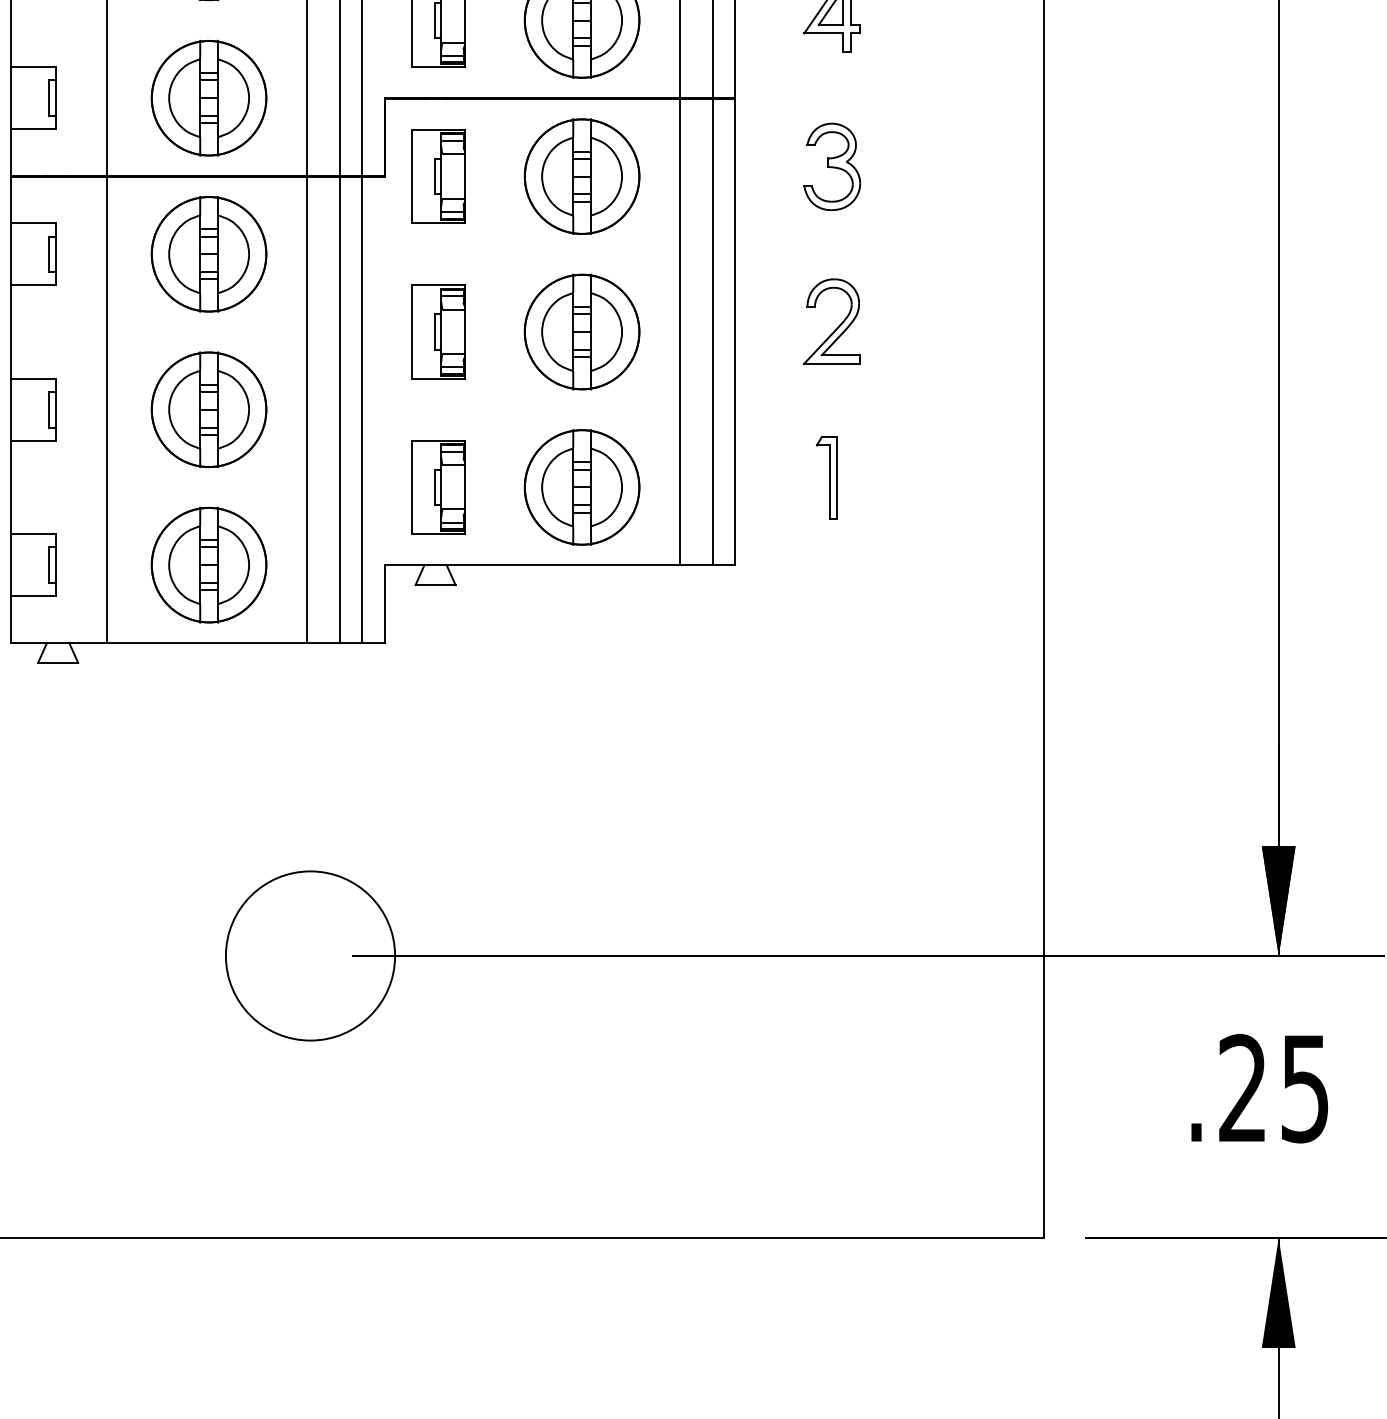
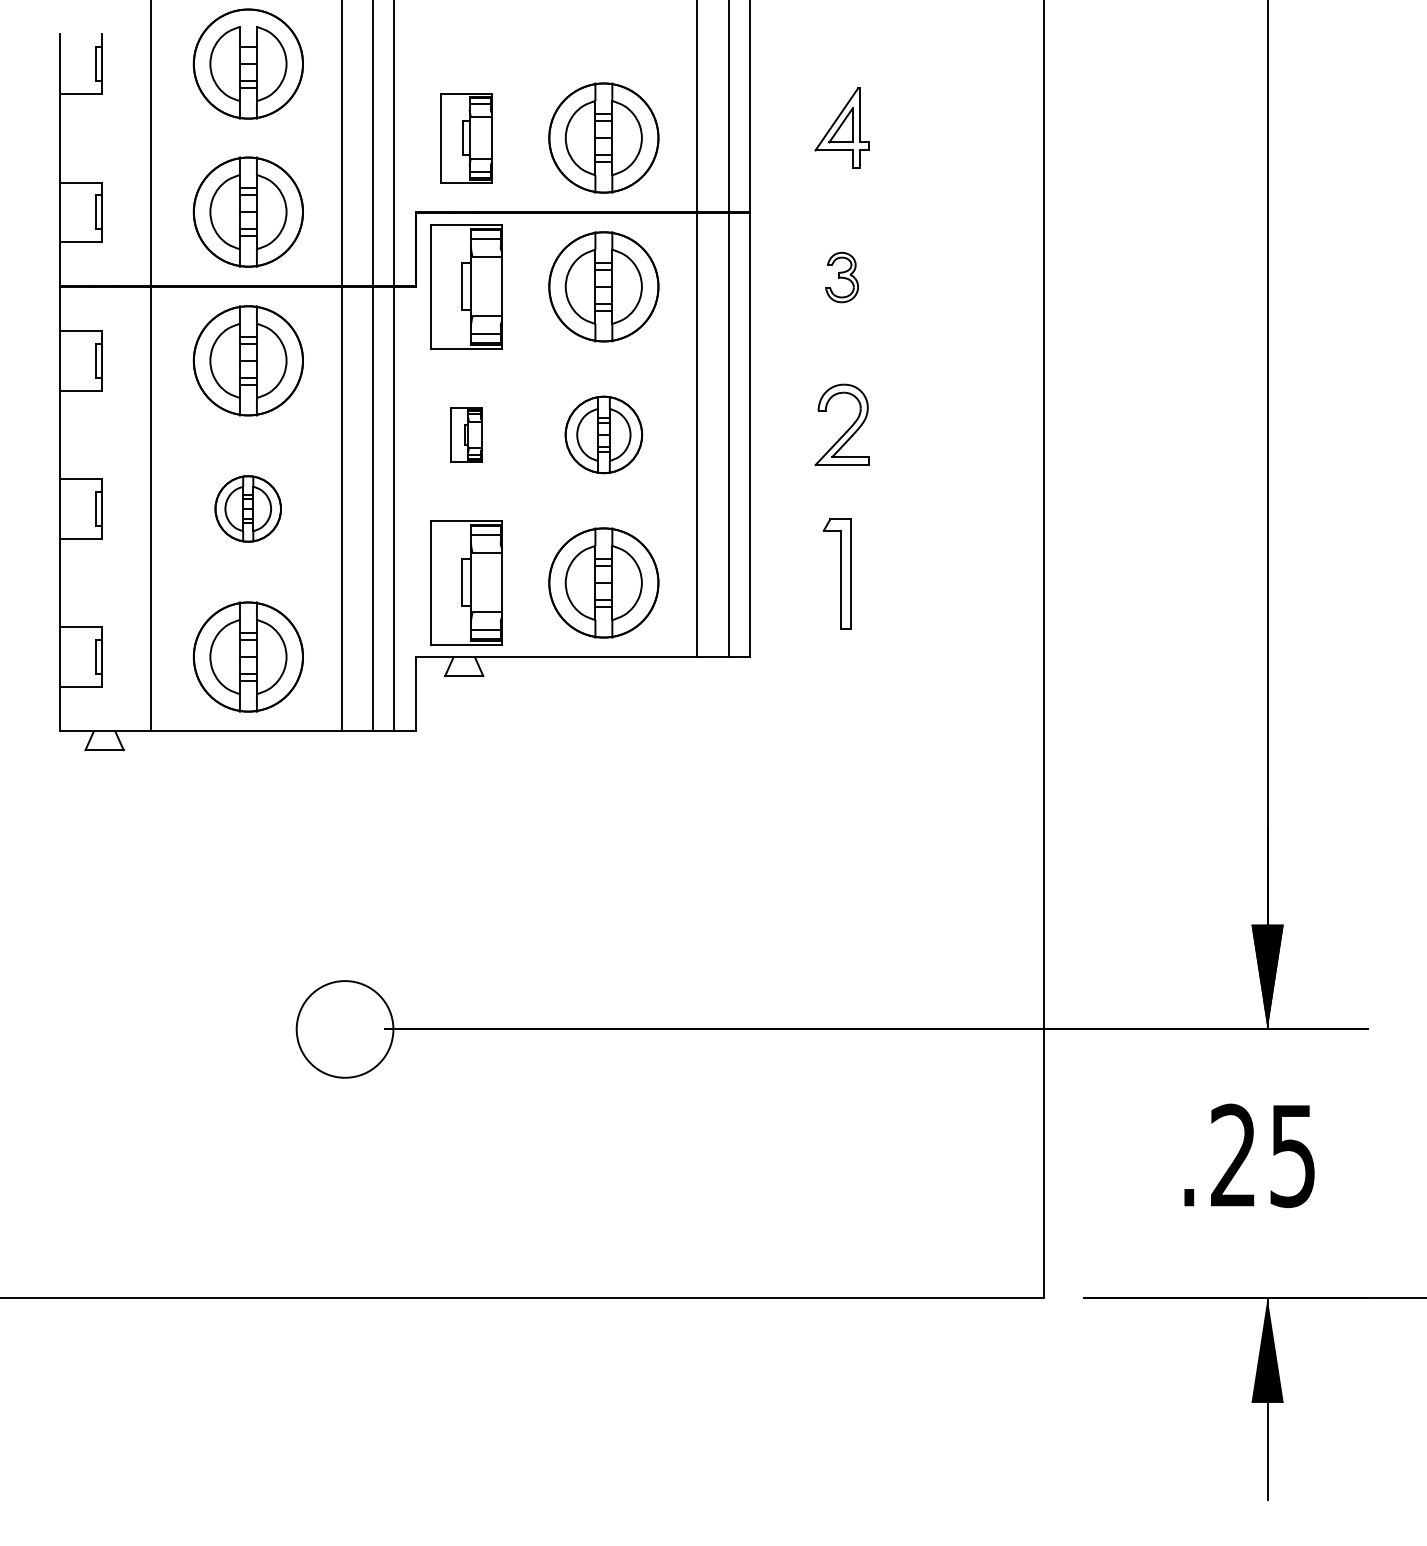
part: (831, 166) -> (841, 277), size x0.6
part: (437, 176) -> (466, 286), size x1.4
part: (437, 331) -> (466, 434), size x0.6
part: (581, 331) -> (603, 434), size x0.7
part: (208, 409) -> (247, 508), size x0.6
part: (826, 477) -> (836, 573), size x1.4
part: (437, 486) -> (466, 582), size x1.4
circle: (309, 956) -> (344, 1029), size x0.6

